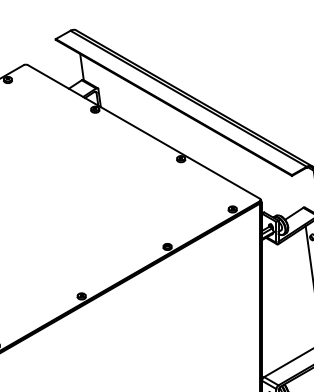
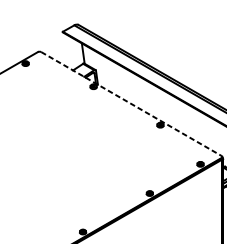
line: (143, 131) -> (131, 103), solid -> dashed

